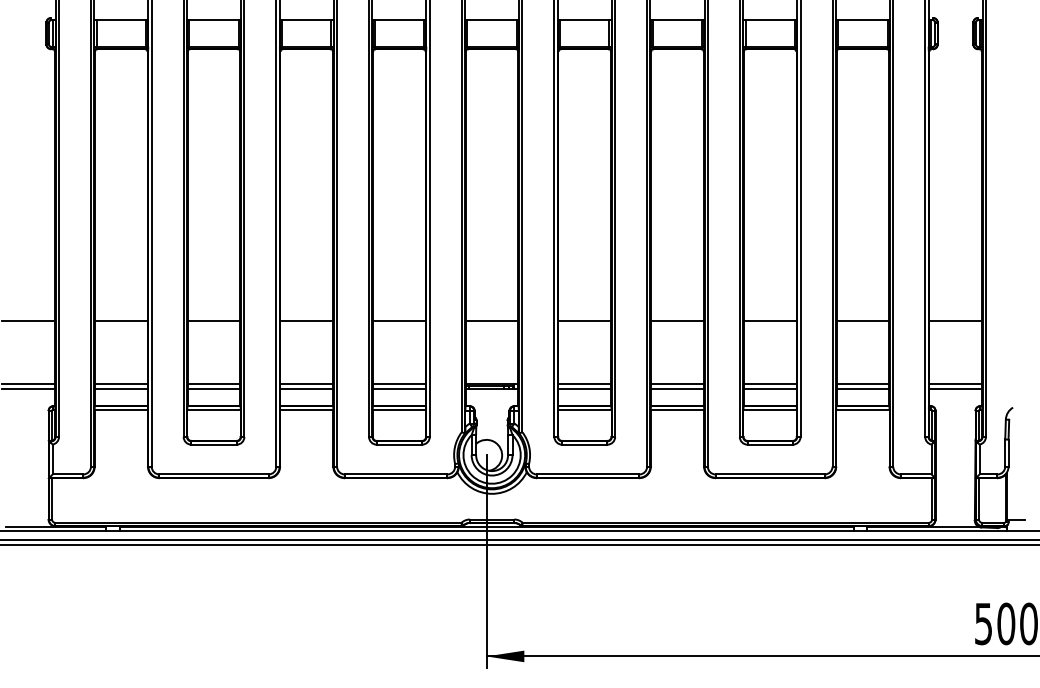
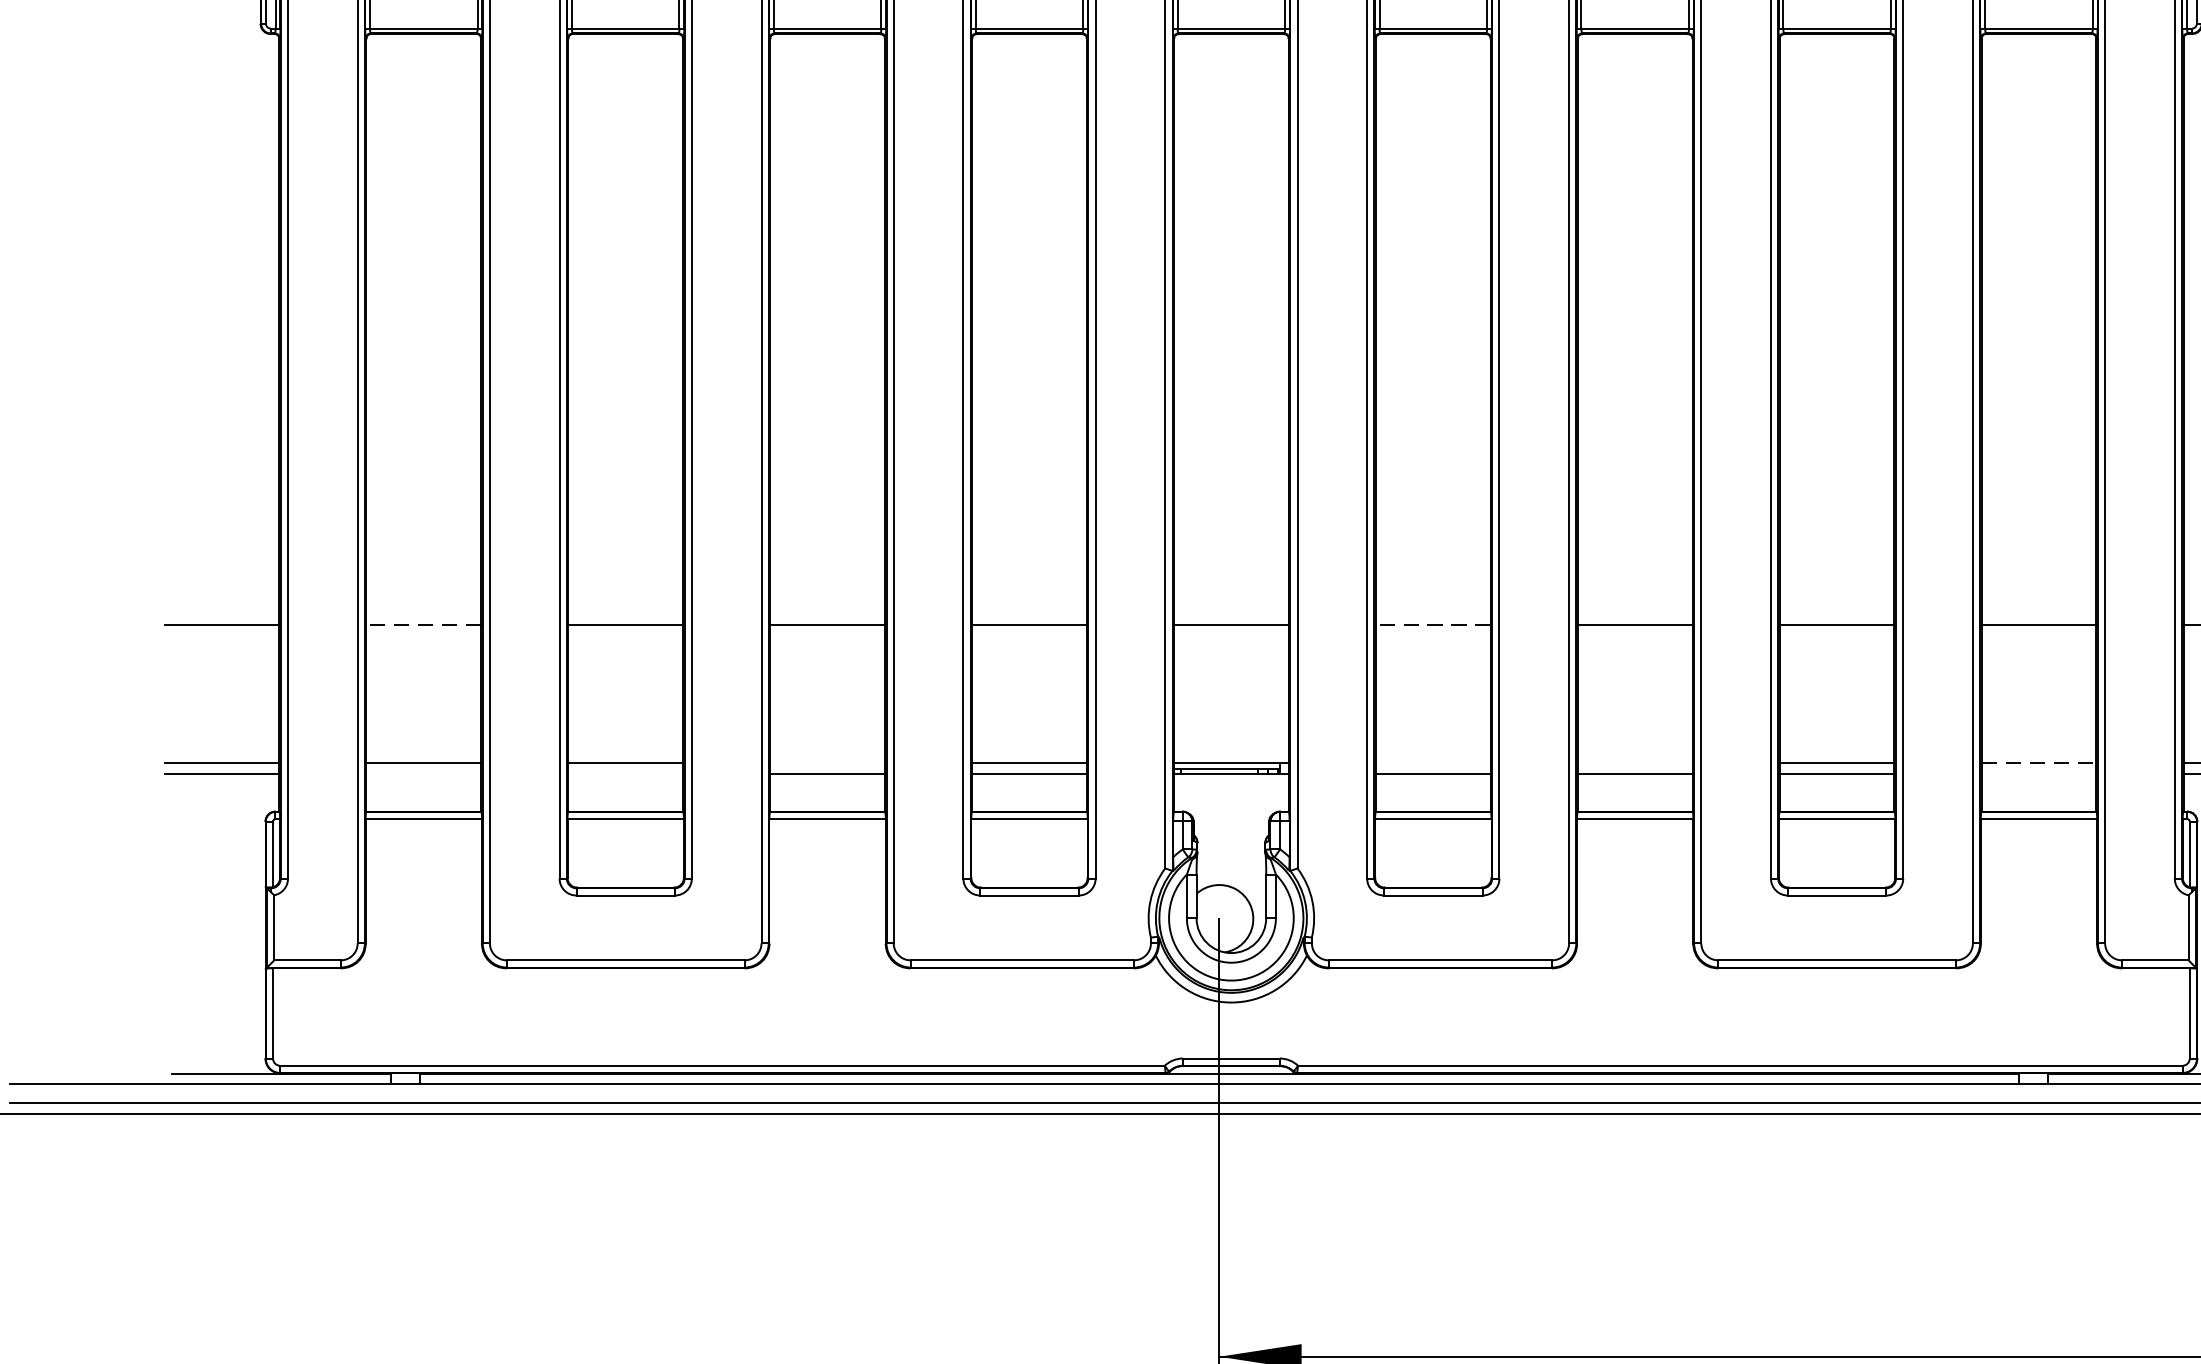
line: (120, 320) -> (421, 624), solid -> dashed
line: (584, 320) -> (1432, 624), solid -> dashed
line: (306, 383) -> (827, 762), removed
line: (584, 383) -> (1432, 762), removed
line: (677, 383) -> (1635, 762), removed
line: (863, 383) -> (2040, 762), solid -> dashed
line: (121, 388) -> (424, 773), removed
line: (213, 388) -> (624, 773), removed
line: (862, 388) -> (2038, 773), removed

